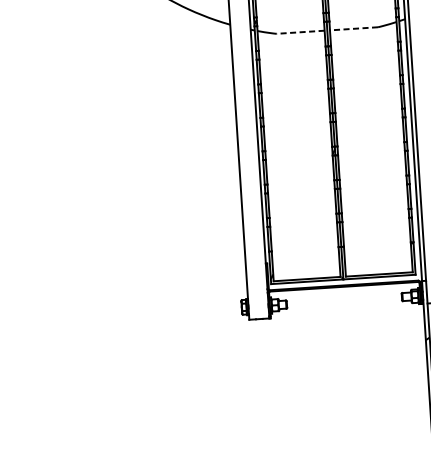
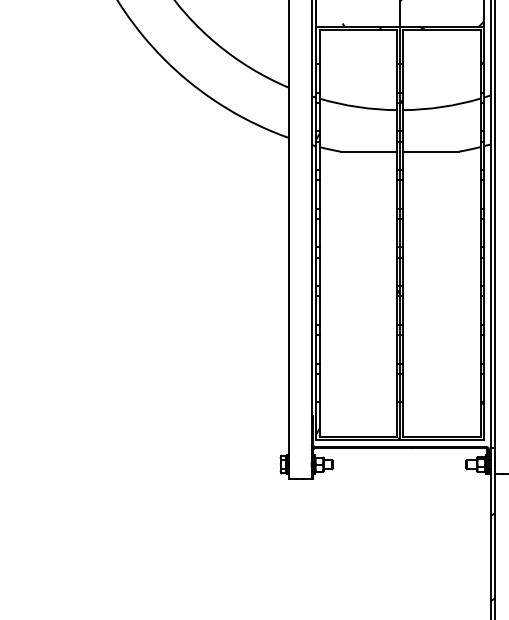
line: (353, 28) -> (430, 151), dashed -> solid
line: (300, 32) -> (369, 151), dashed -> solid

